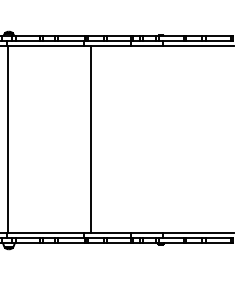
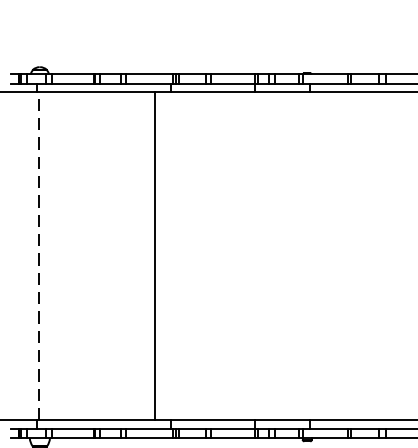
line: (8, 138) -> (39, 254), solid -> dashed
line: (91, 139) -> (155, 256), moved

